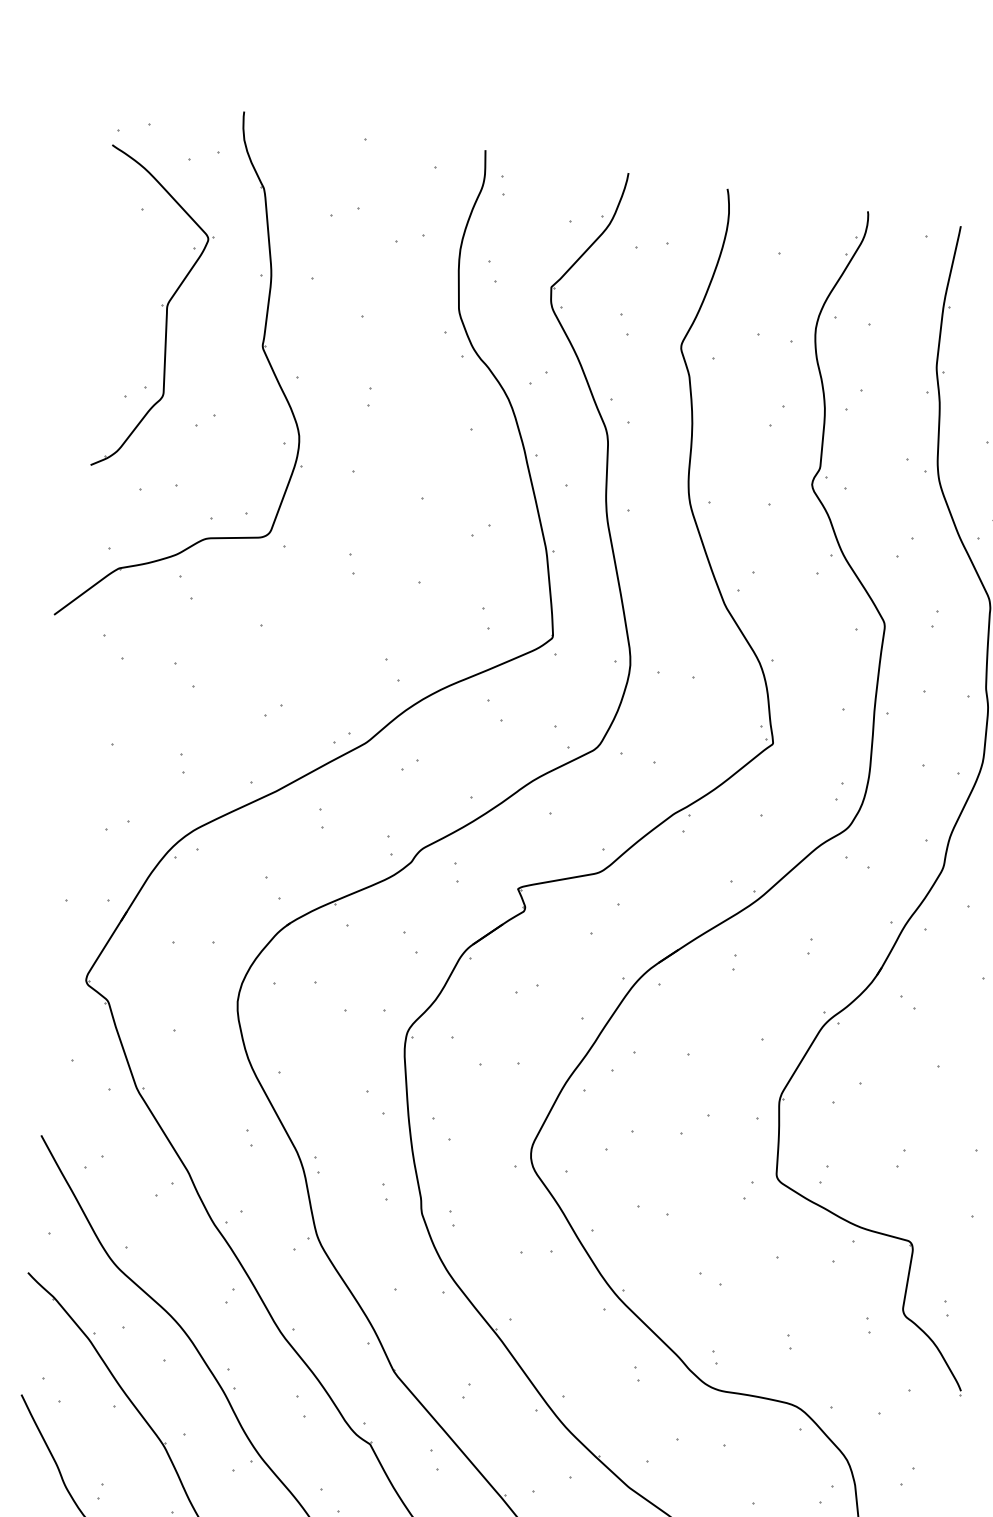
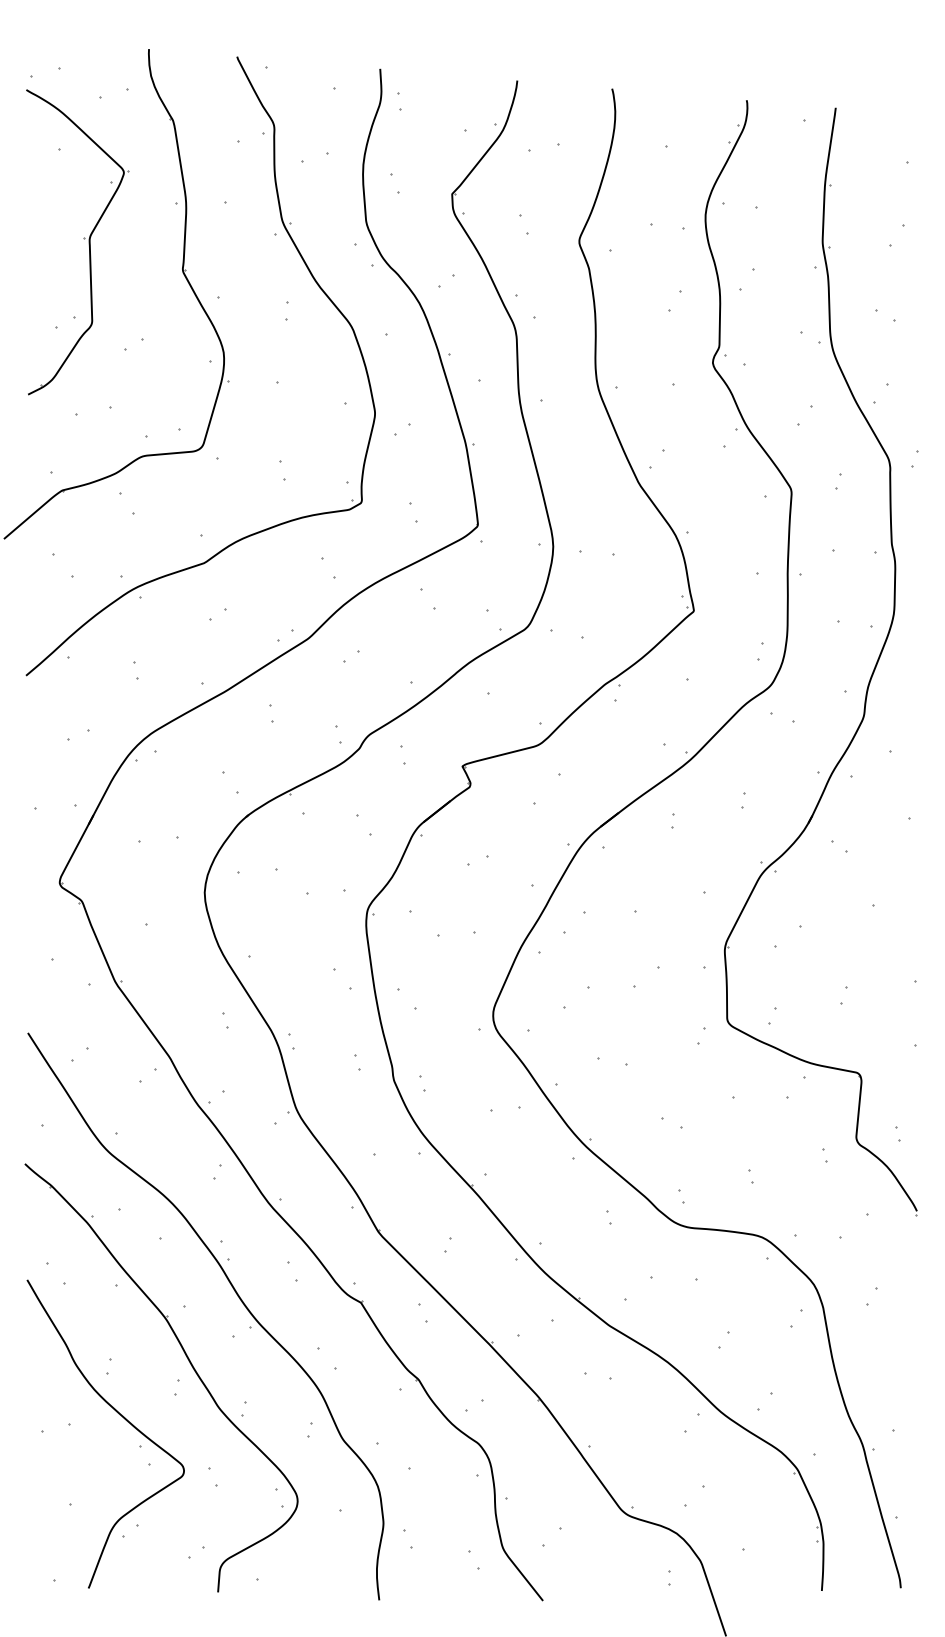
part: (400, 368) -> (314, 281), added

